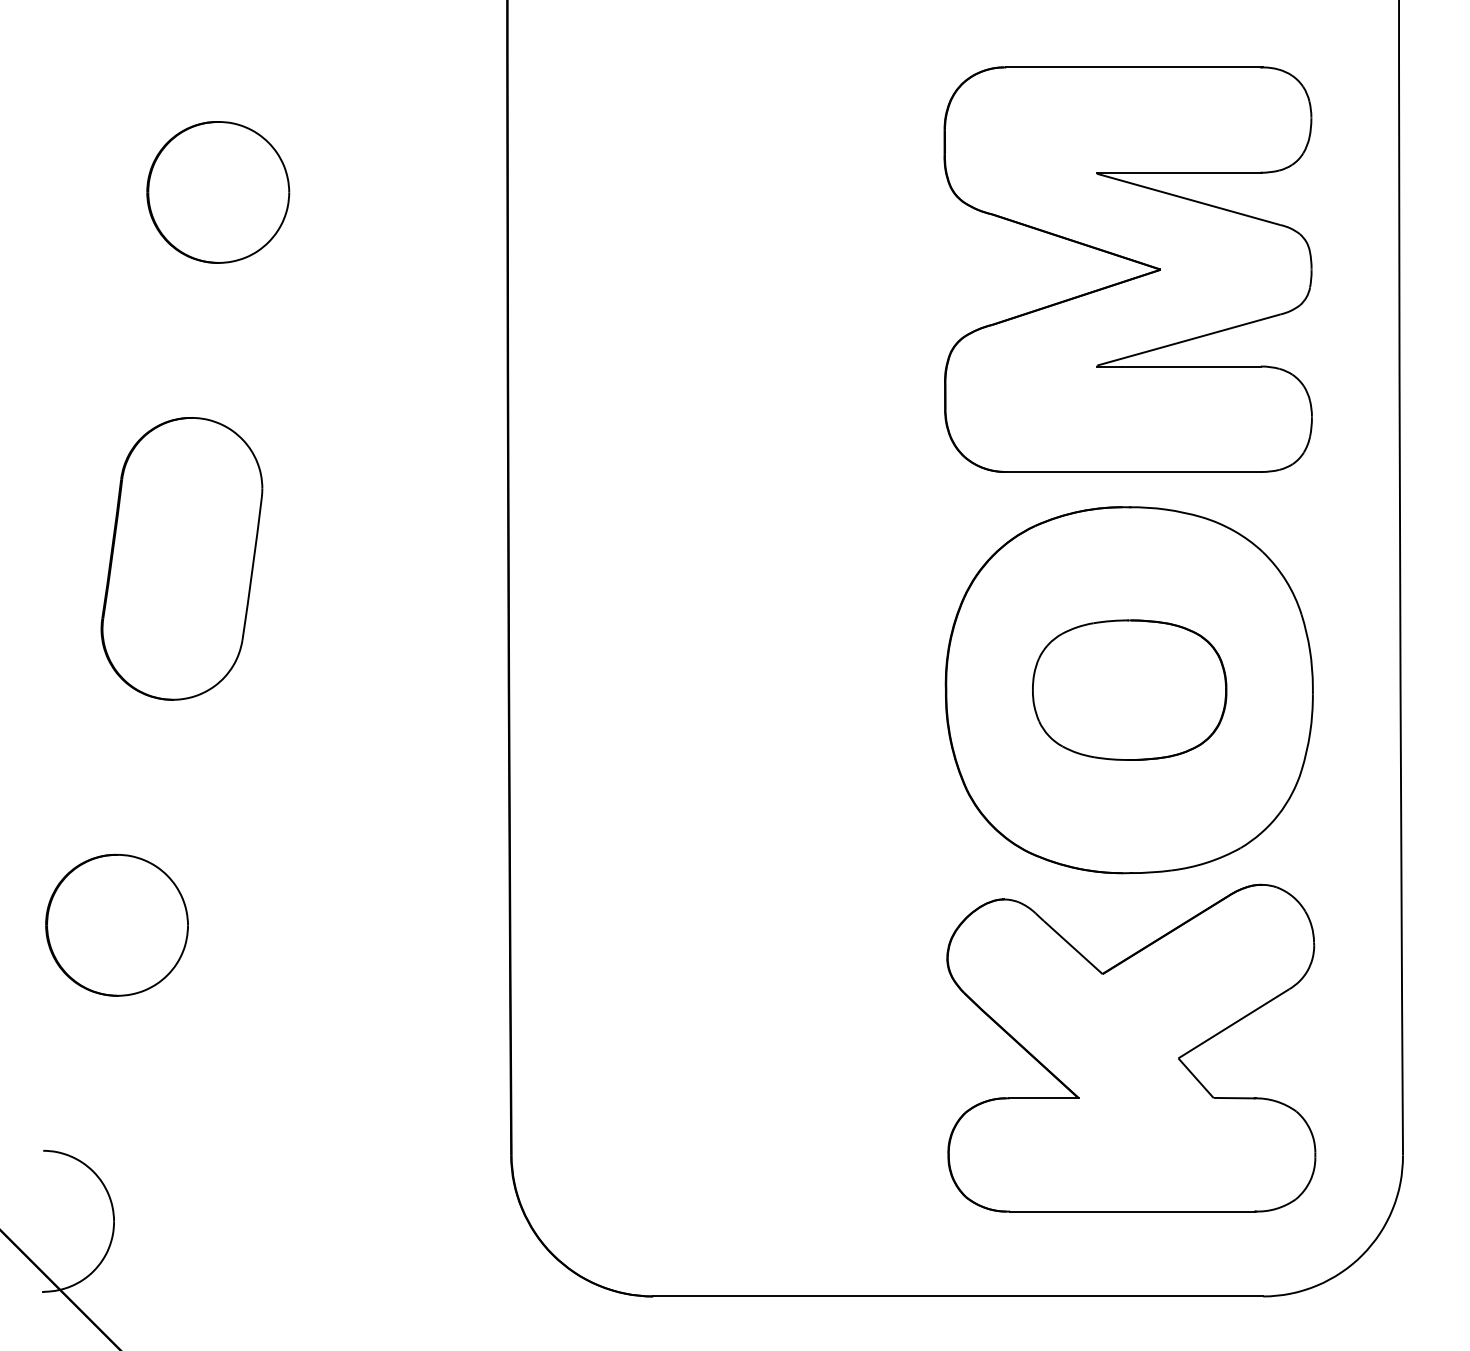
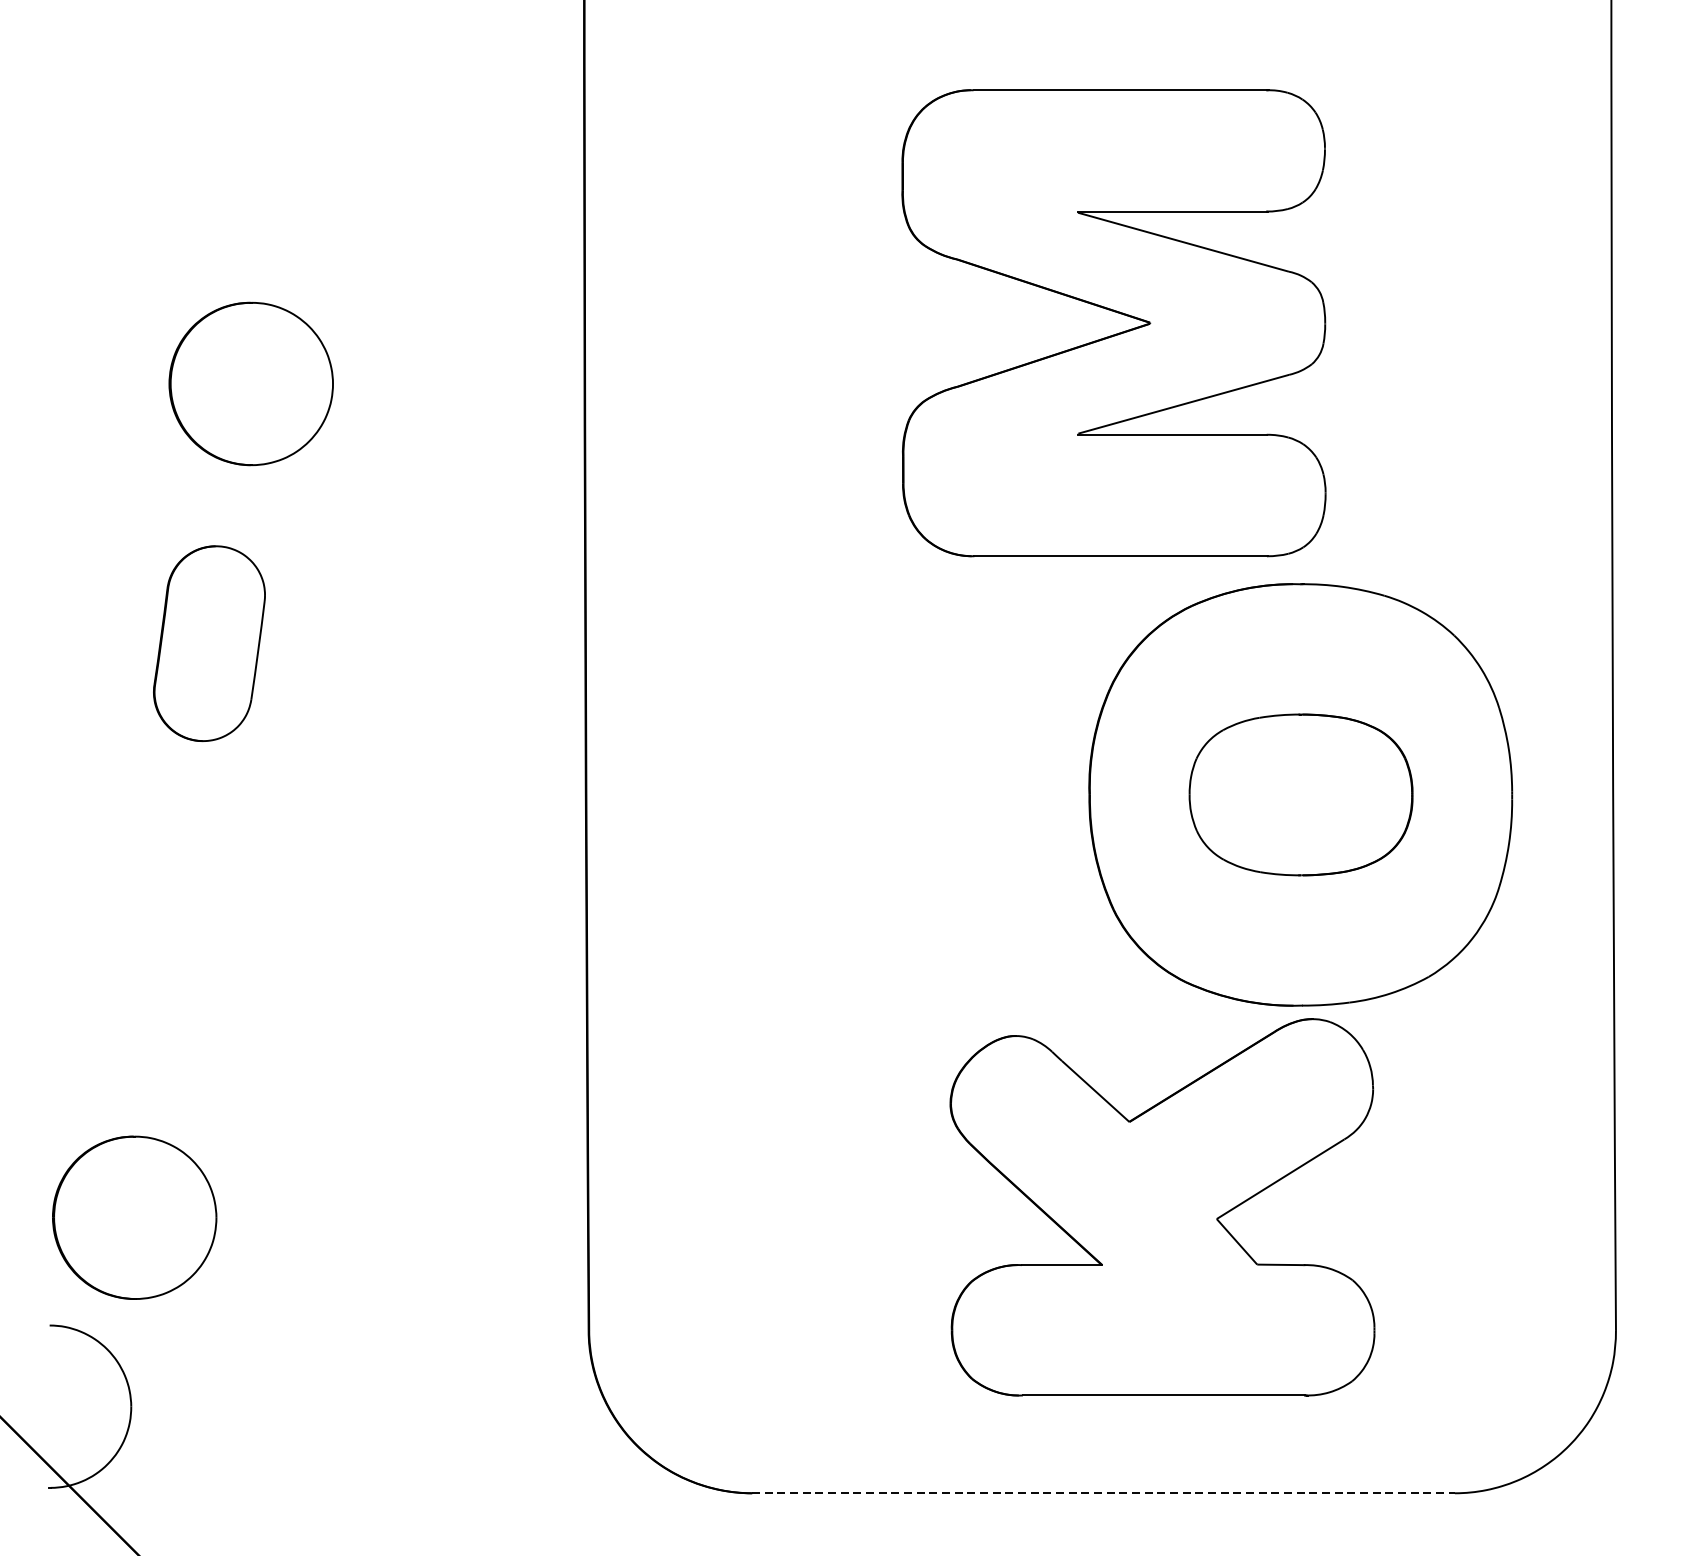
part: (218, 192) -> (251, 384), moved
part: (1131, 261) -> (1117, 313), moved
part: (181, 558) -> (208, 643), size x0.6
part: (116, 924) -> (134, 1216), moved
part: (1131, 1047) -> (1162, 1206), moved
line: (958, 1296) -> (1103, 1493), solid -> dashed

